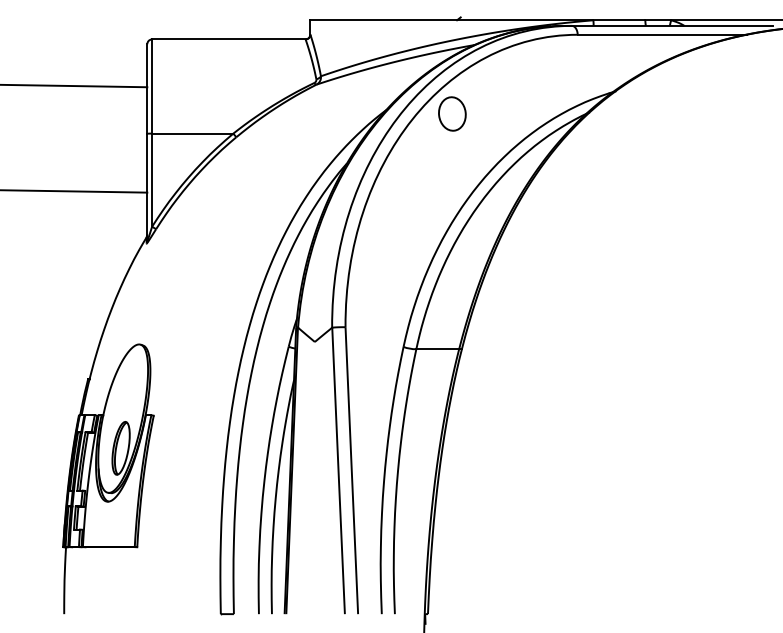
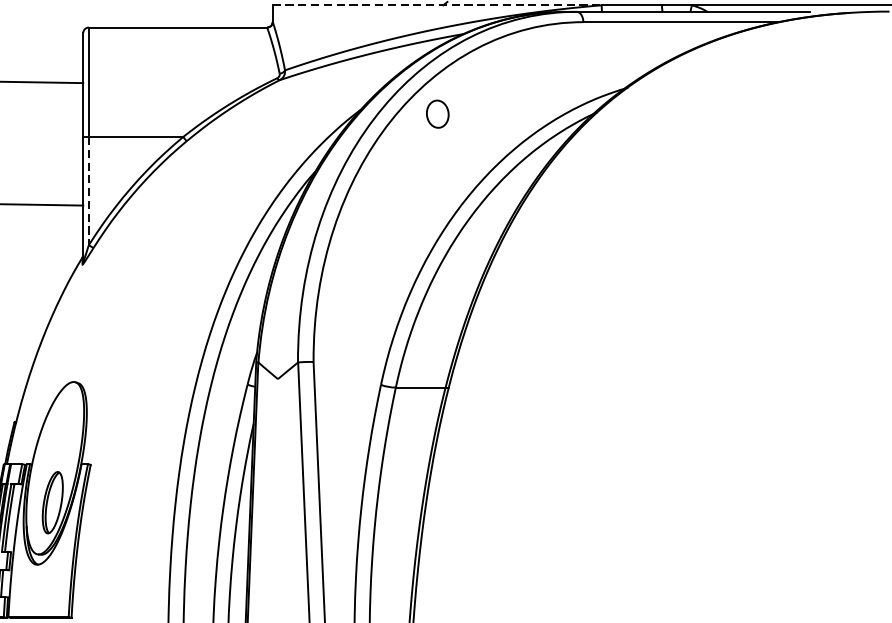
line: (451, 20) -> (436, 5), solid -> dashed
part: (452, 113) -> (437, 113), size x0.7
line: (152, 180) -> (89, 191), solid -> dashed

